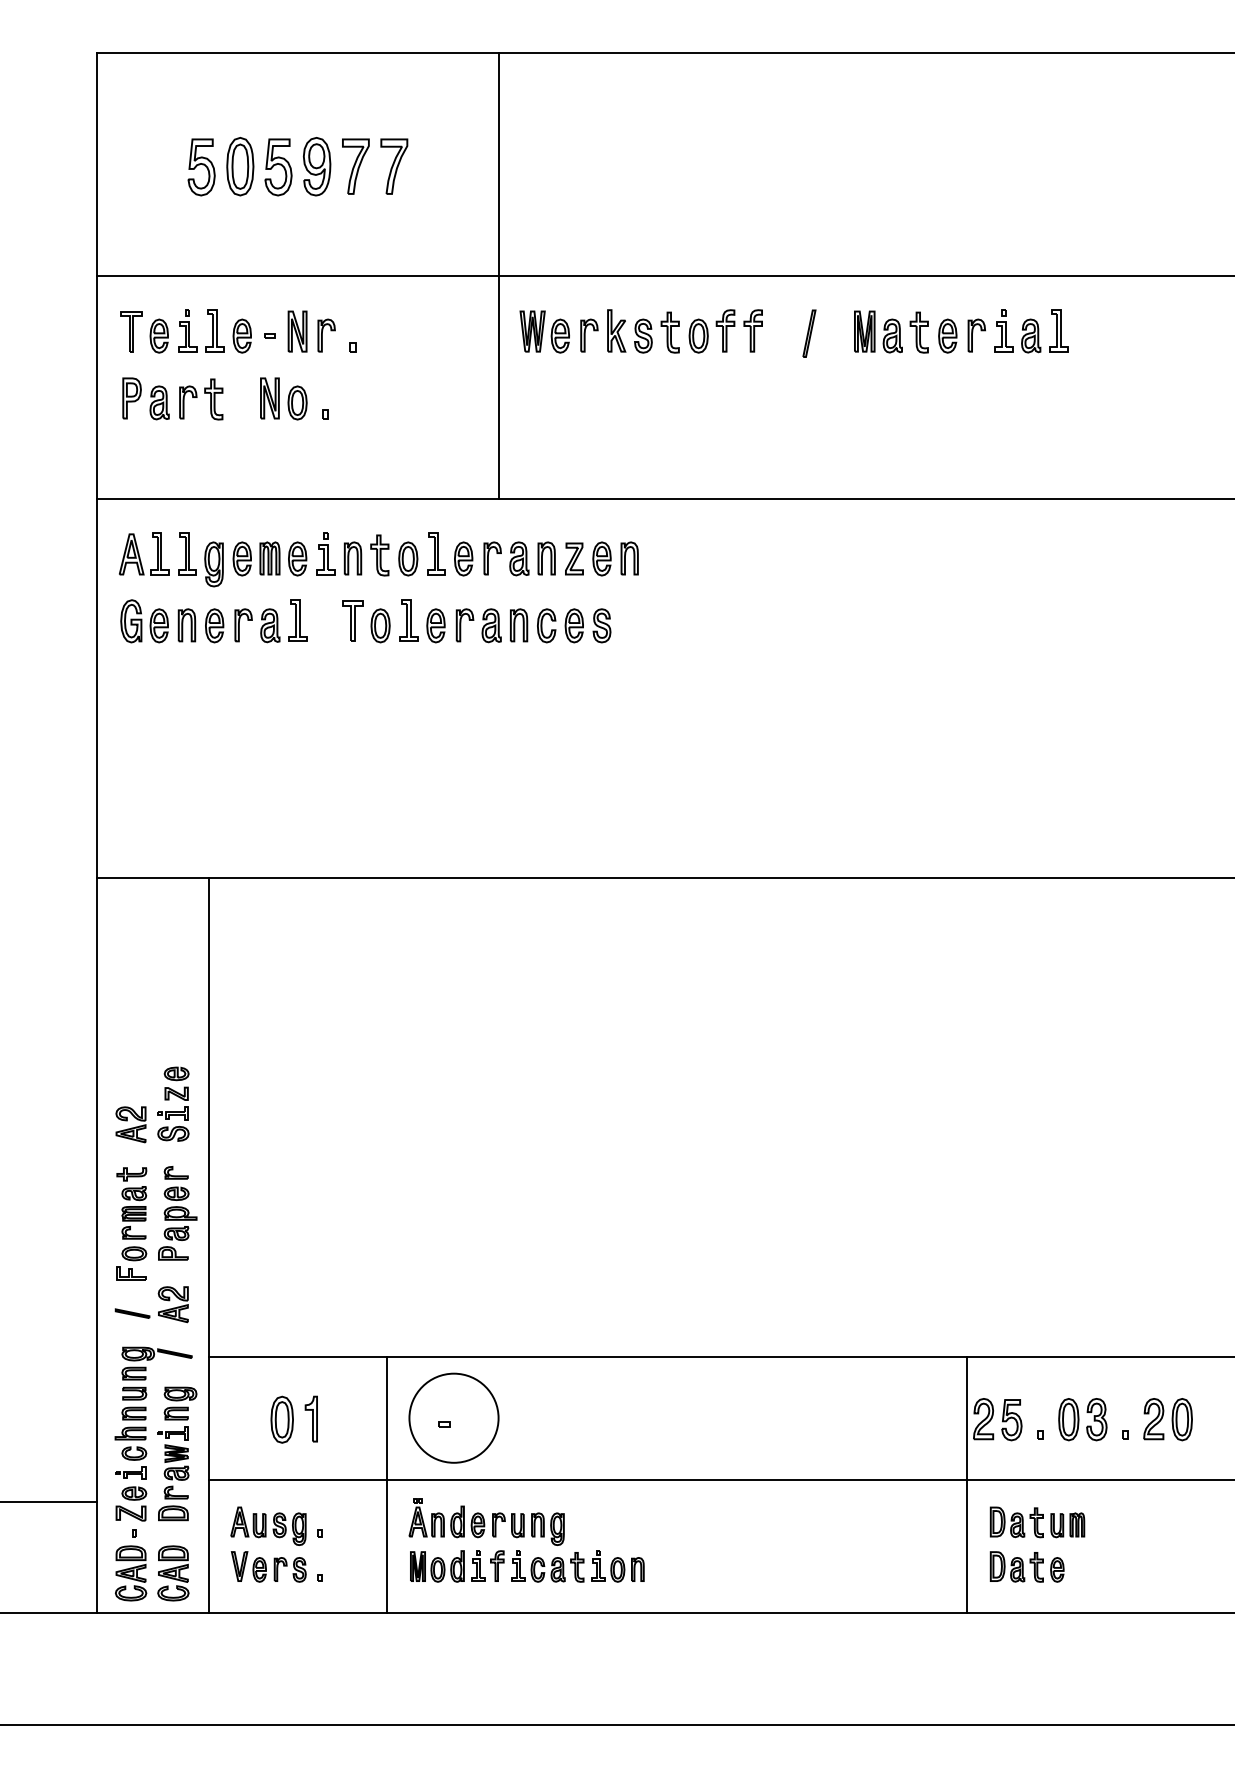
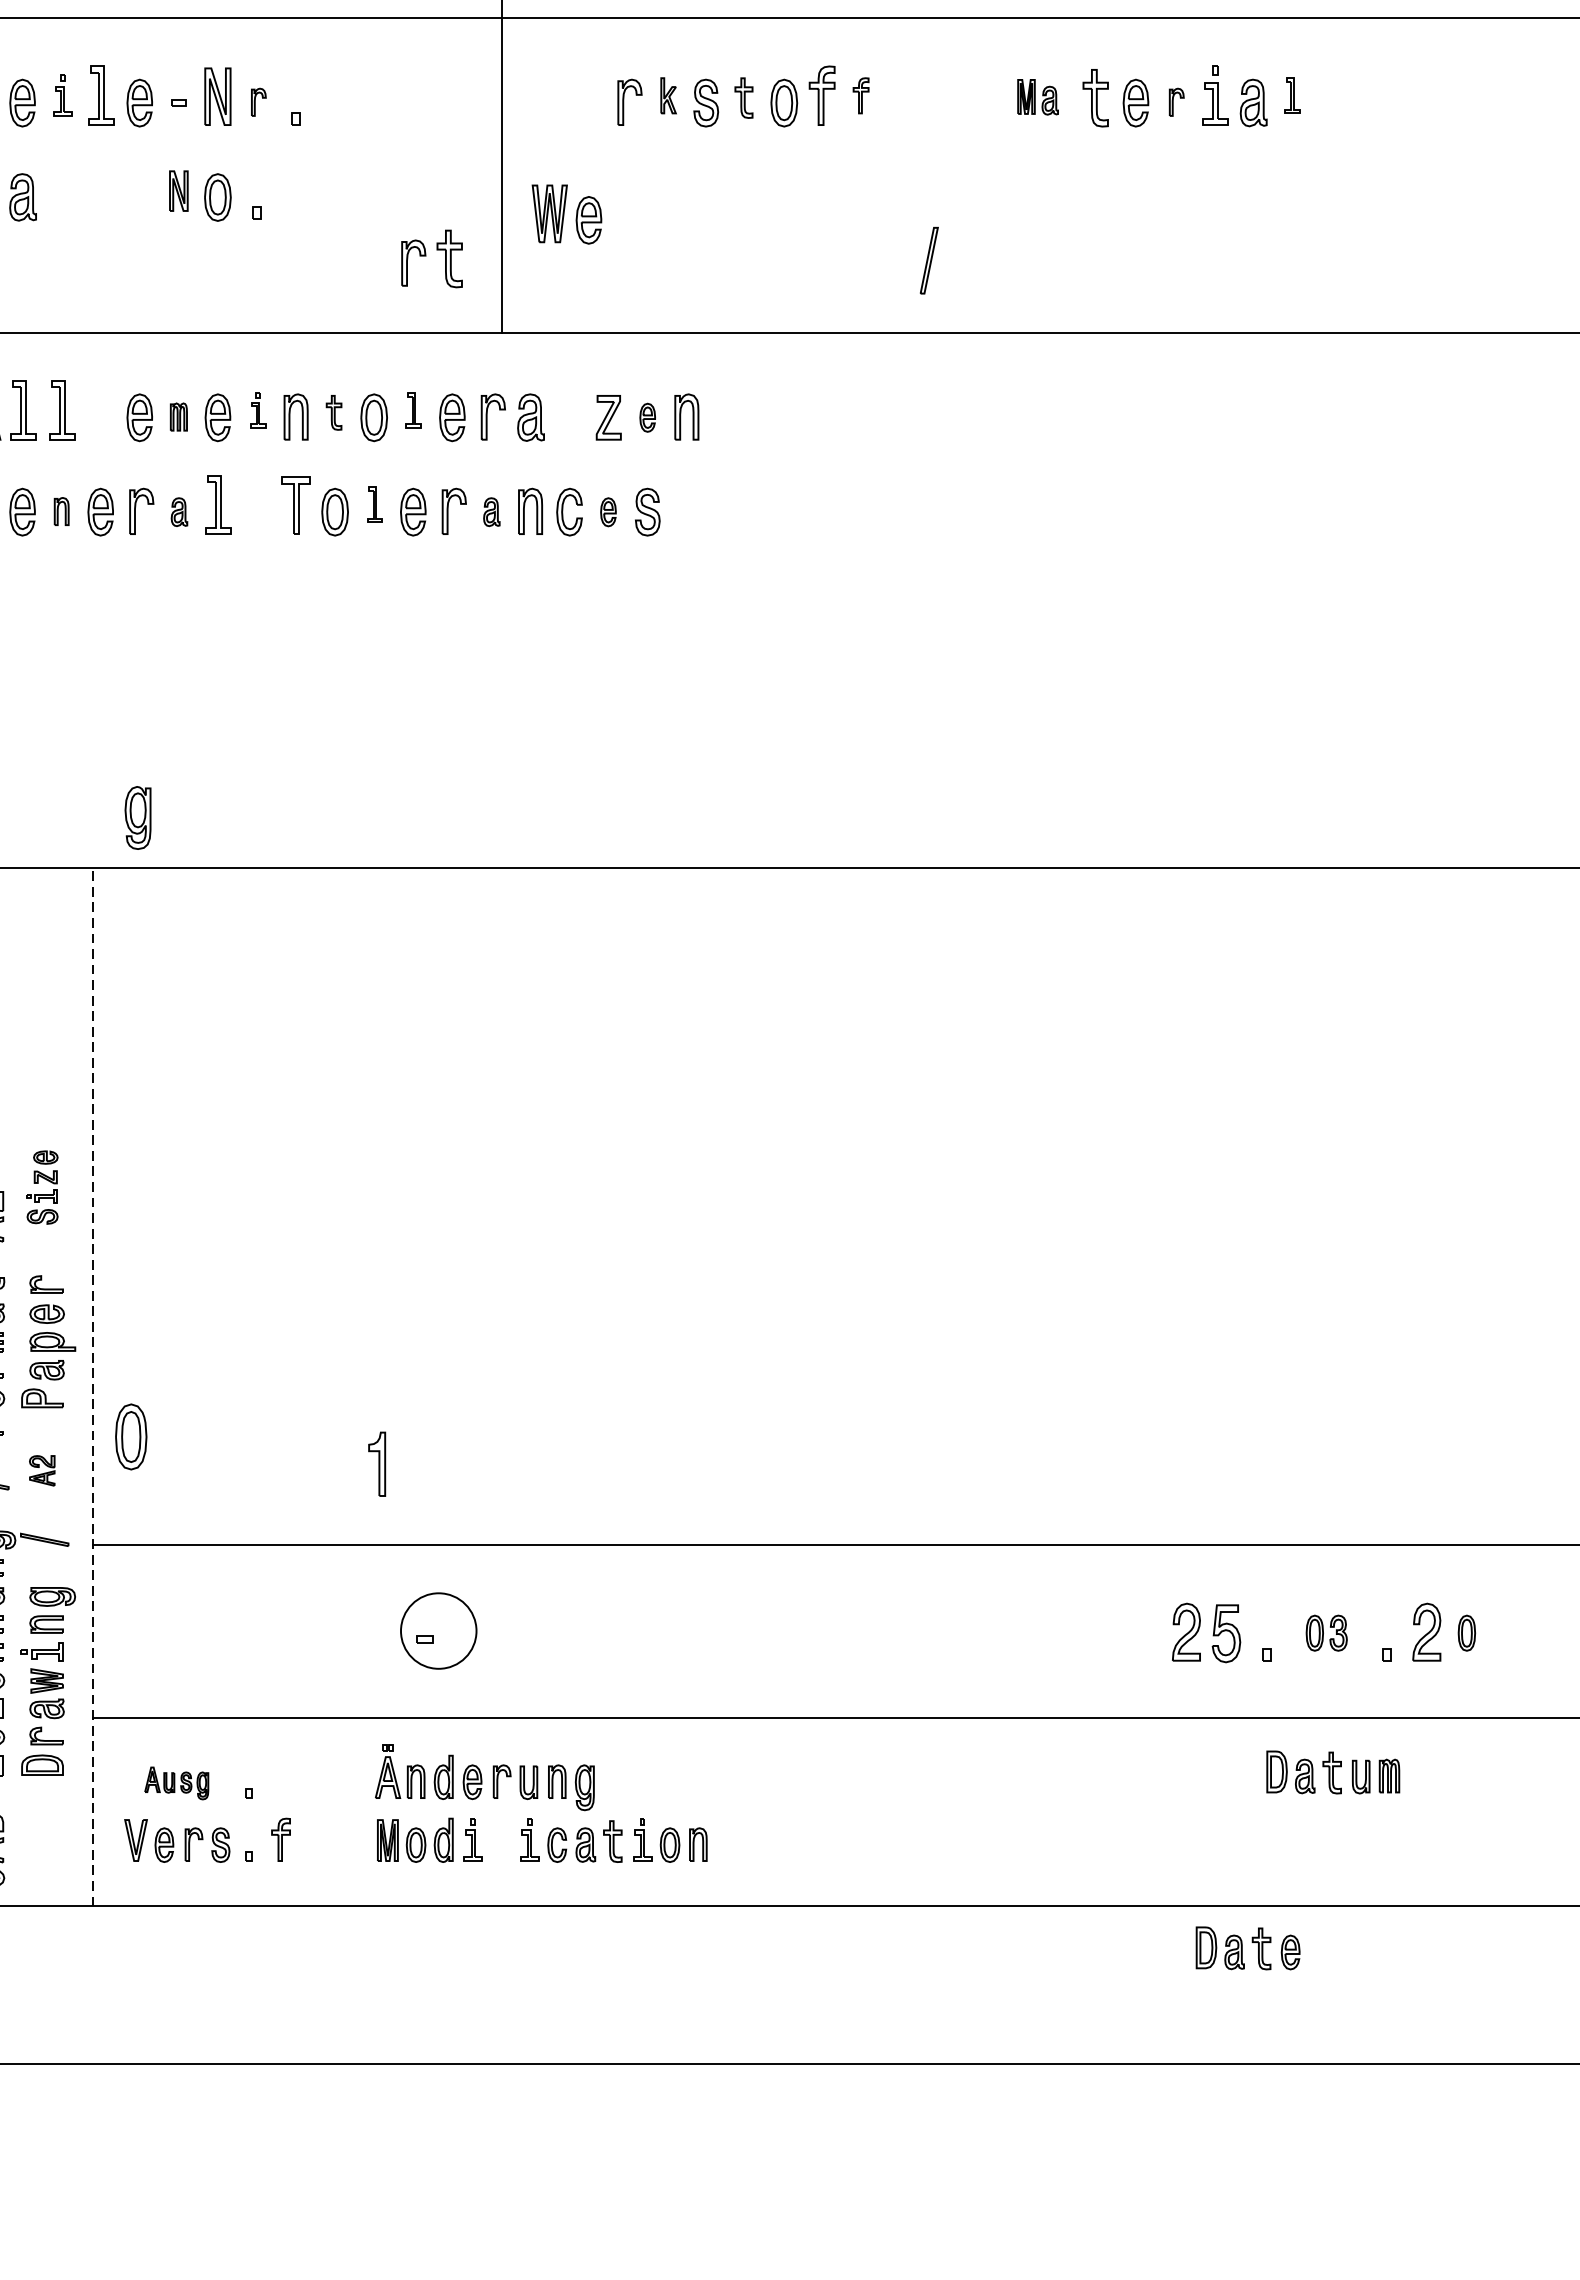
part: (187, 330) -> (62, 95), size x0.7
part: (616, 330) -> (668, 95), size x0.6
part: (752, 330) -> (860, 95), size x0.6
part: (1058, 330) -> (1292, 95), size x0.6
part: (544, 331) -> (566, 213), moved
part: (878, 331) -> (1038, 96), size x0.6
part: (669, 332) -> (743, 97), size x0.7
part: (809, 333) -> (929, 260), moved
part: (326, 335) -> (258, 102), size x0.6
part: (976, 335) -> (1176, 102), size x0.6
part: (269, 398) -> (178, 191), size x0.7
part: (201, 399) -> (432, 258), moved
part: (325, 553) -> (257, 410), size x0.6
part: (436, 553) -> (414, 410), size x0.6
part: (379, 555) -> (333, 412), size x0.6
part: (269, 558) -> (178, 417), size x0.6
part: (546, 558) -> (569, 417), removed
part: (601, 558) -> (647, 417), size x0.6
part: (213, 564) -> (137, 818), moved
part: (408, 620) -> (374, 504), size x0.6
part: (186, 625) -> (61, 511), size x0.6
part: (270, 625) -> (179, 511), size x0.6
part: (491, 625) -> (491, 511), size x0.6
part: (573, 625) -> (607, 511), size x0.6
part: (173, 1103) -> (42, 1186), size x0.7
line: (208, 1245) -> (92, 1387), solid -> dashed
part: (172, 1304) -> (41, 1470), size x0.6
circle: (453, 1417) -> (438, 1630), size x0.6
part: (310, 1418) -> (375, 1463), moved
part: (281, 1419) -> (130, 1436), moved
part: (1082, 1419) -> (1326, 1632), size x0.6
part: (1181, 1419) -> (1465, 1632), size x0.6
line: (387, 1484) -> (344, 1724), removed
line: (966, 1484) -> (1162, 1724), removed
part: (1037, 1522) -> (1333, 1772), moved
part: (268, 1525) -> (176, 1782), size x0.6
part: (497, 1565) -> (281, 1838), moved
part: (1026, 1566) -> (1247, 1947), moved
part: (173, 1573) -> (42, 1850), removed

